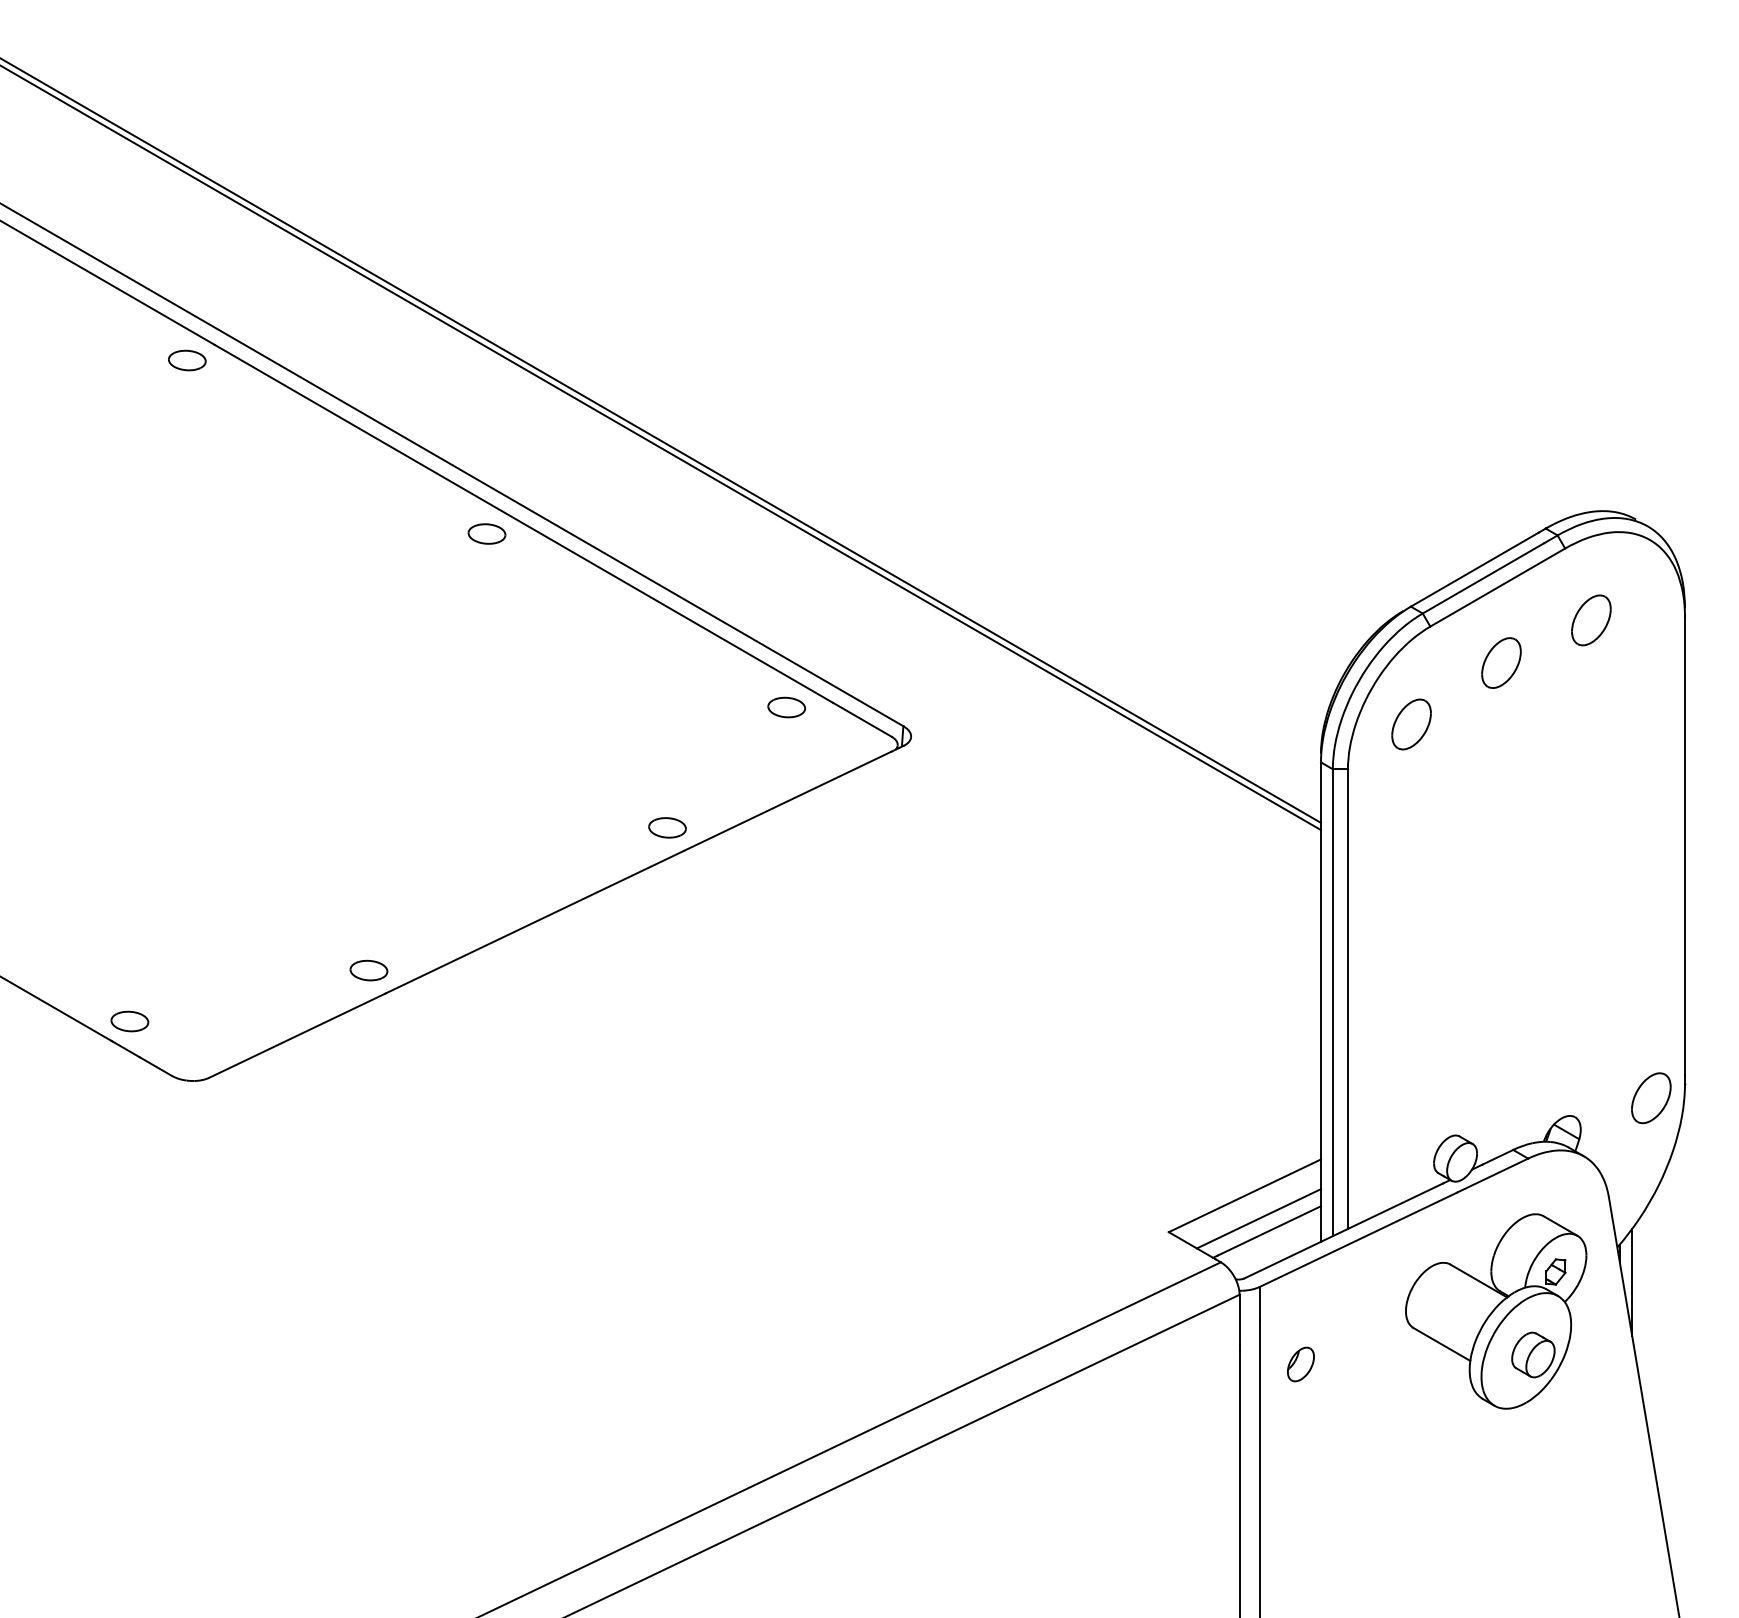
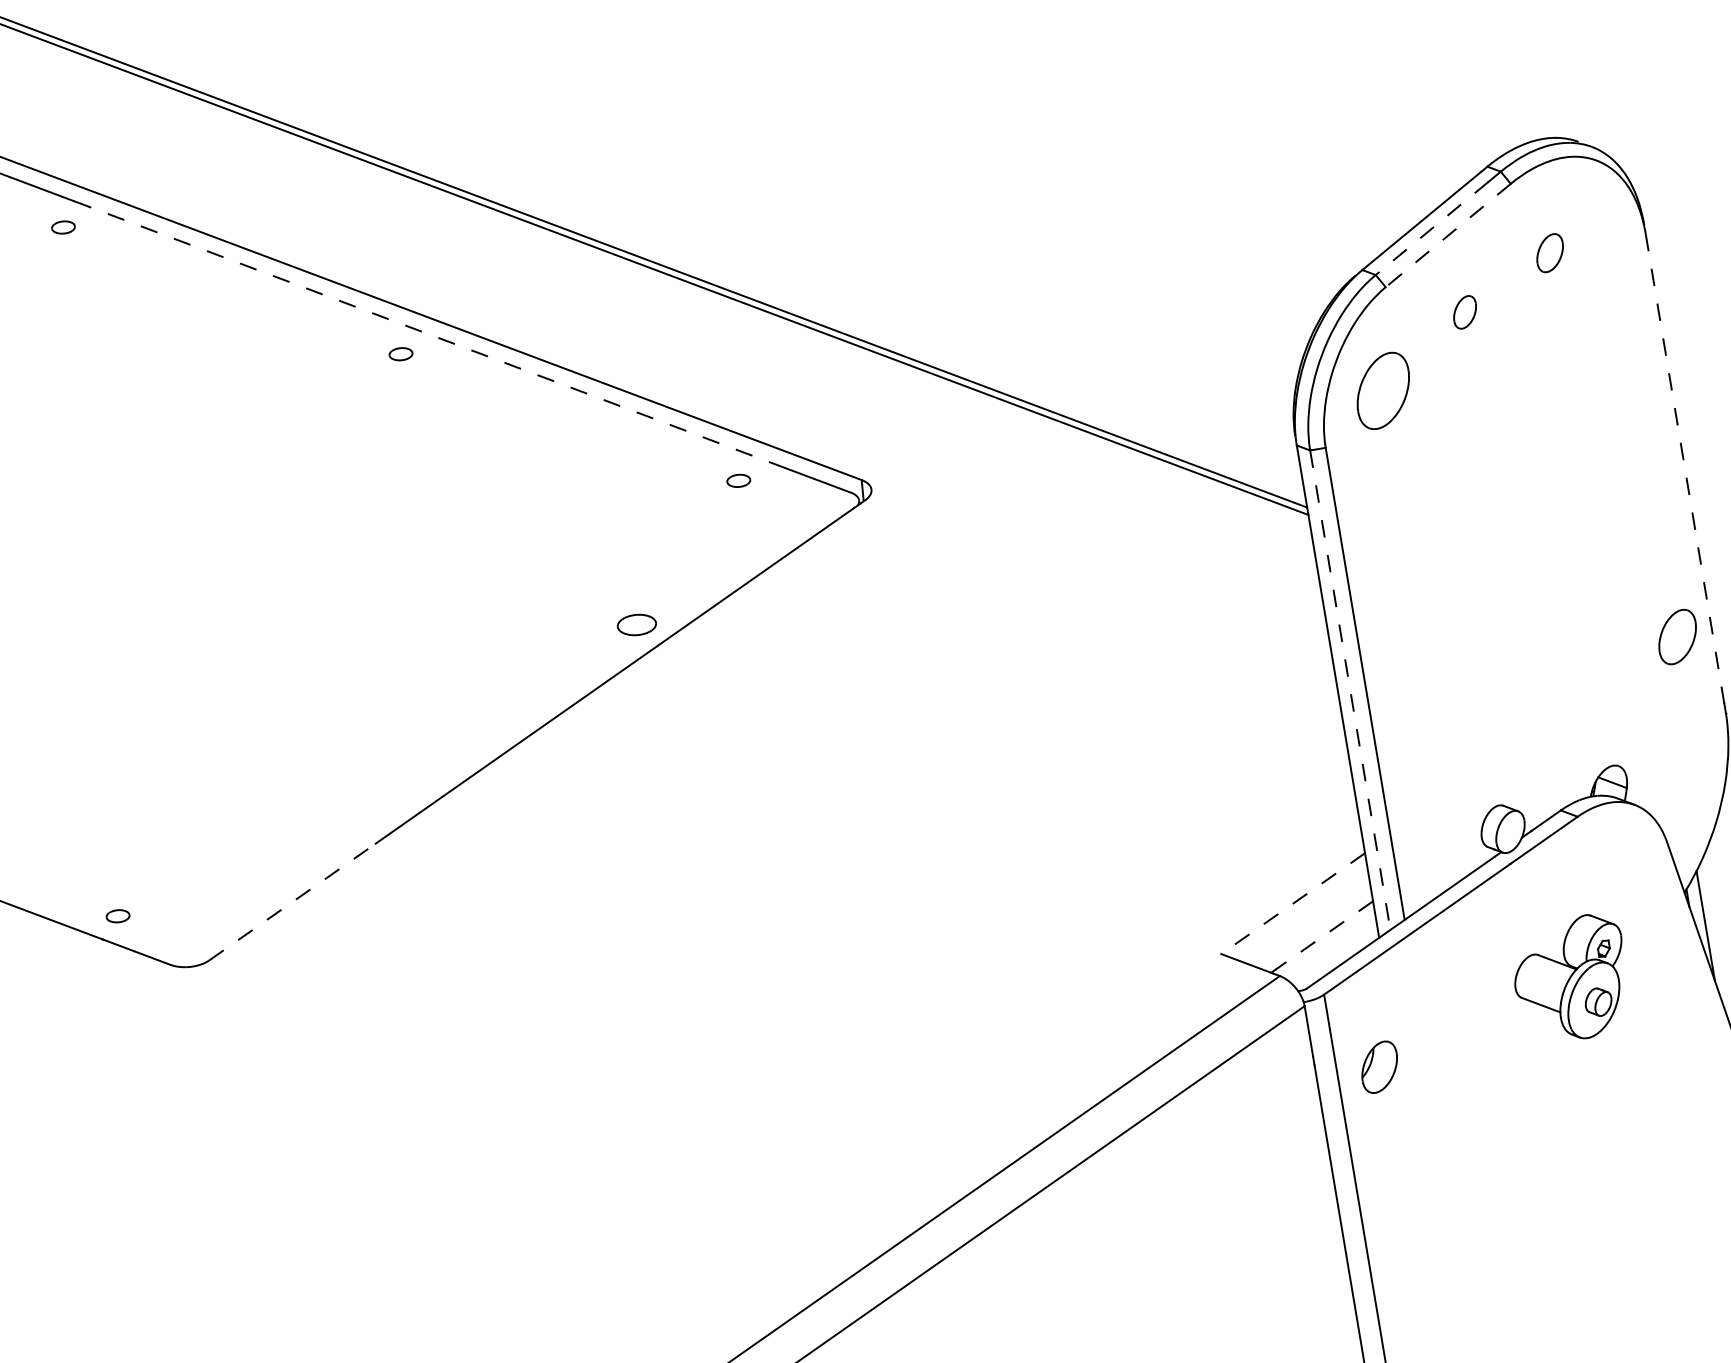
part: (187, 360) -> (63, 227), size x0.6
line: (523, 523) -> (436, 337), solid -> dashed
part: (486, 533) -> (400, 353), size x0.6
line: (1483, 578) -> (1432, 228), solid -> dashed
line: (1497, 587) -> (1448, 235), solid -> dashed
part: (1591, 620) -> (1550, 253), size x0.7
part: (1501, 662) -> (1465, 311), size x0.6
part: (786, 707) -> (738, 480), size x0.6
part: (1411, 724) -> (1383, 390), size x1.4
line: (1685, 846) -> (1685, 469), solid -> dashed
part: (368, 970) -> (354, 822), removed
line: (1332, 1003) -> (1350, 691), solid -> dashed
part: (129, 1021) -> (117, 916), size x0.6
line: (297, 1035) -> (292, 901), solid -> dashed
part: (1651, 1098) -> (1677, 637), moved
line: (1244, 1196) -> (1292, 904), solid -> dashed
line: (1258, 1218) -> (1311, 924), removed
line: (1268, 1231) -> (1323, 936), solid -> dashed
part: (1496, 1311) -> (1571, 979), size x0.6
part: (1300, 1364) -> (1379, 1067), size x1.4

